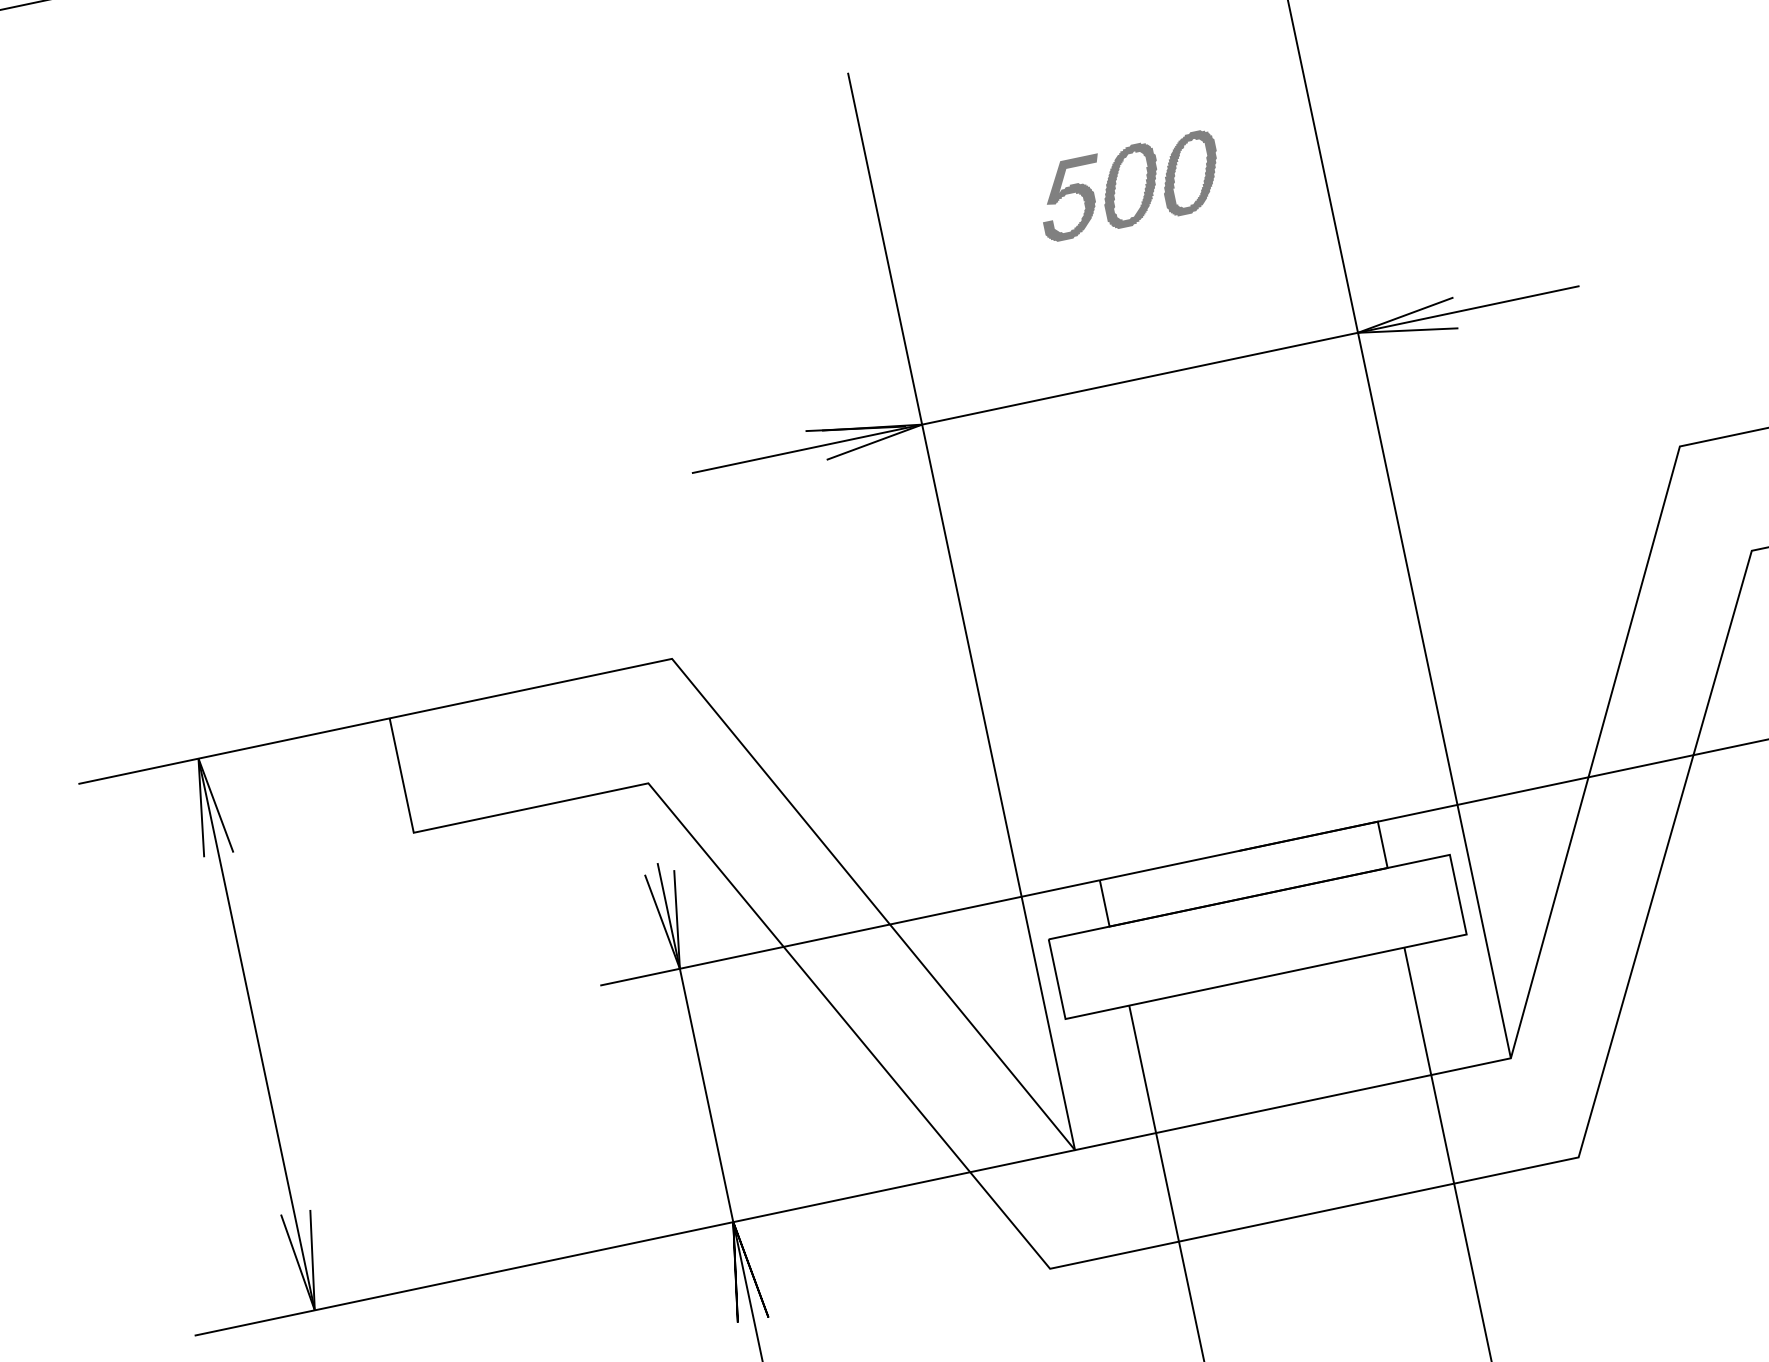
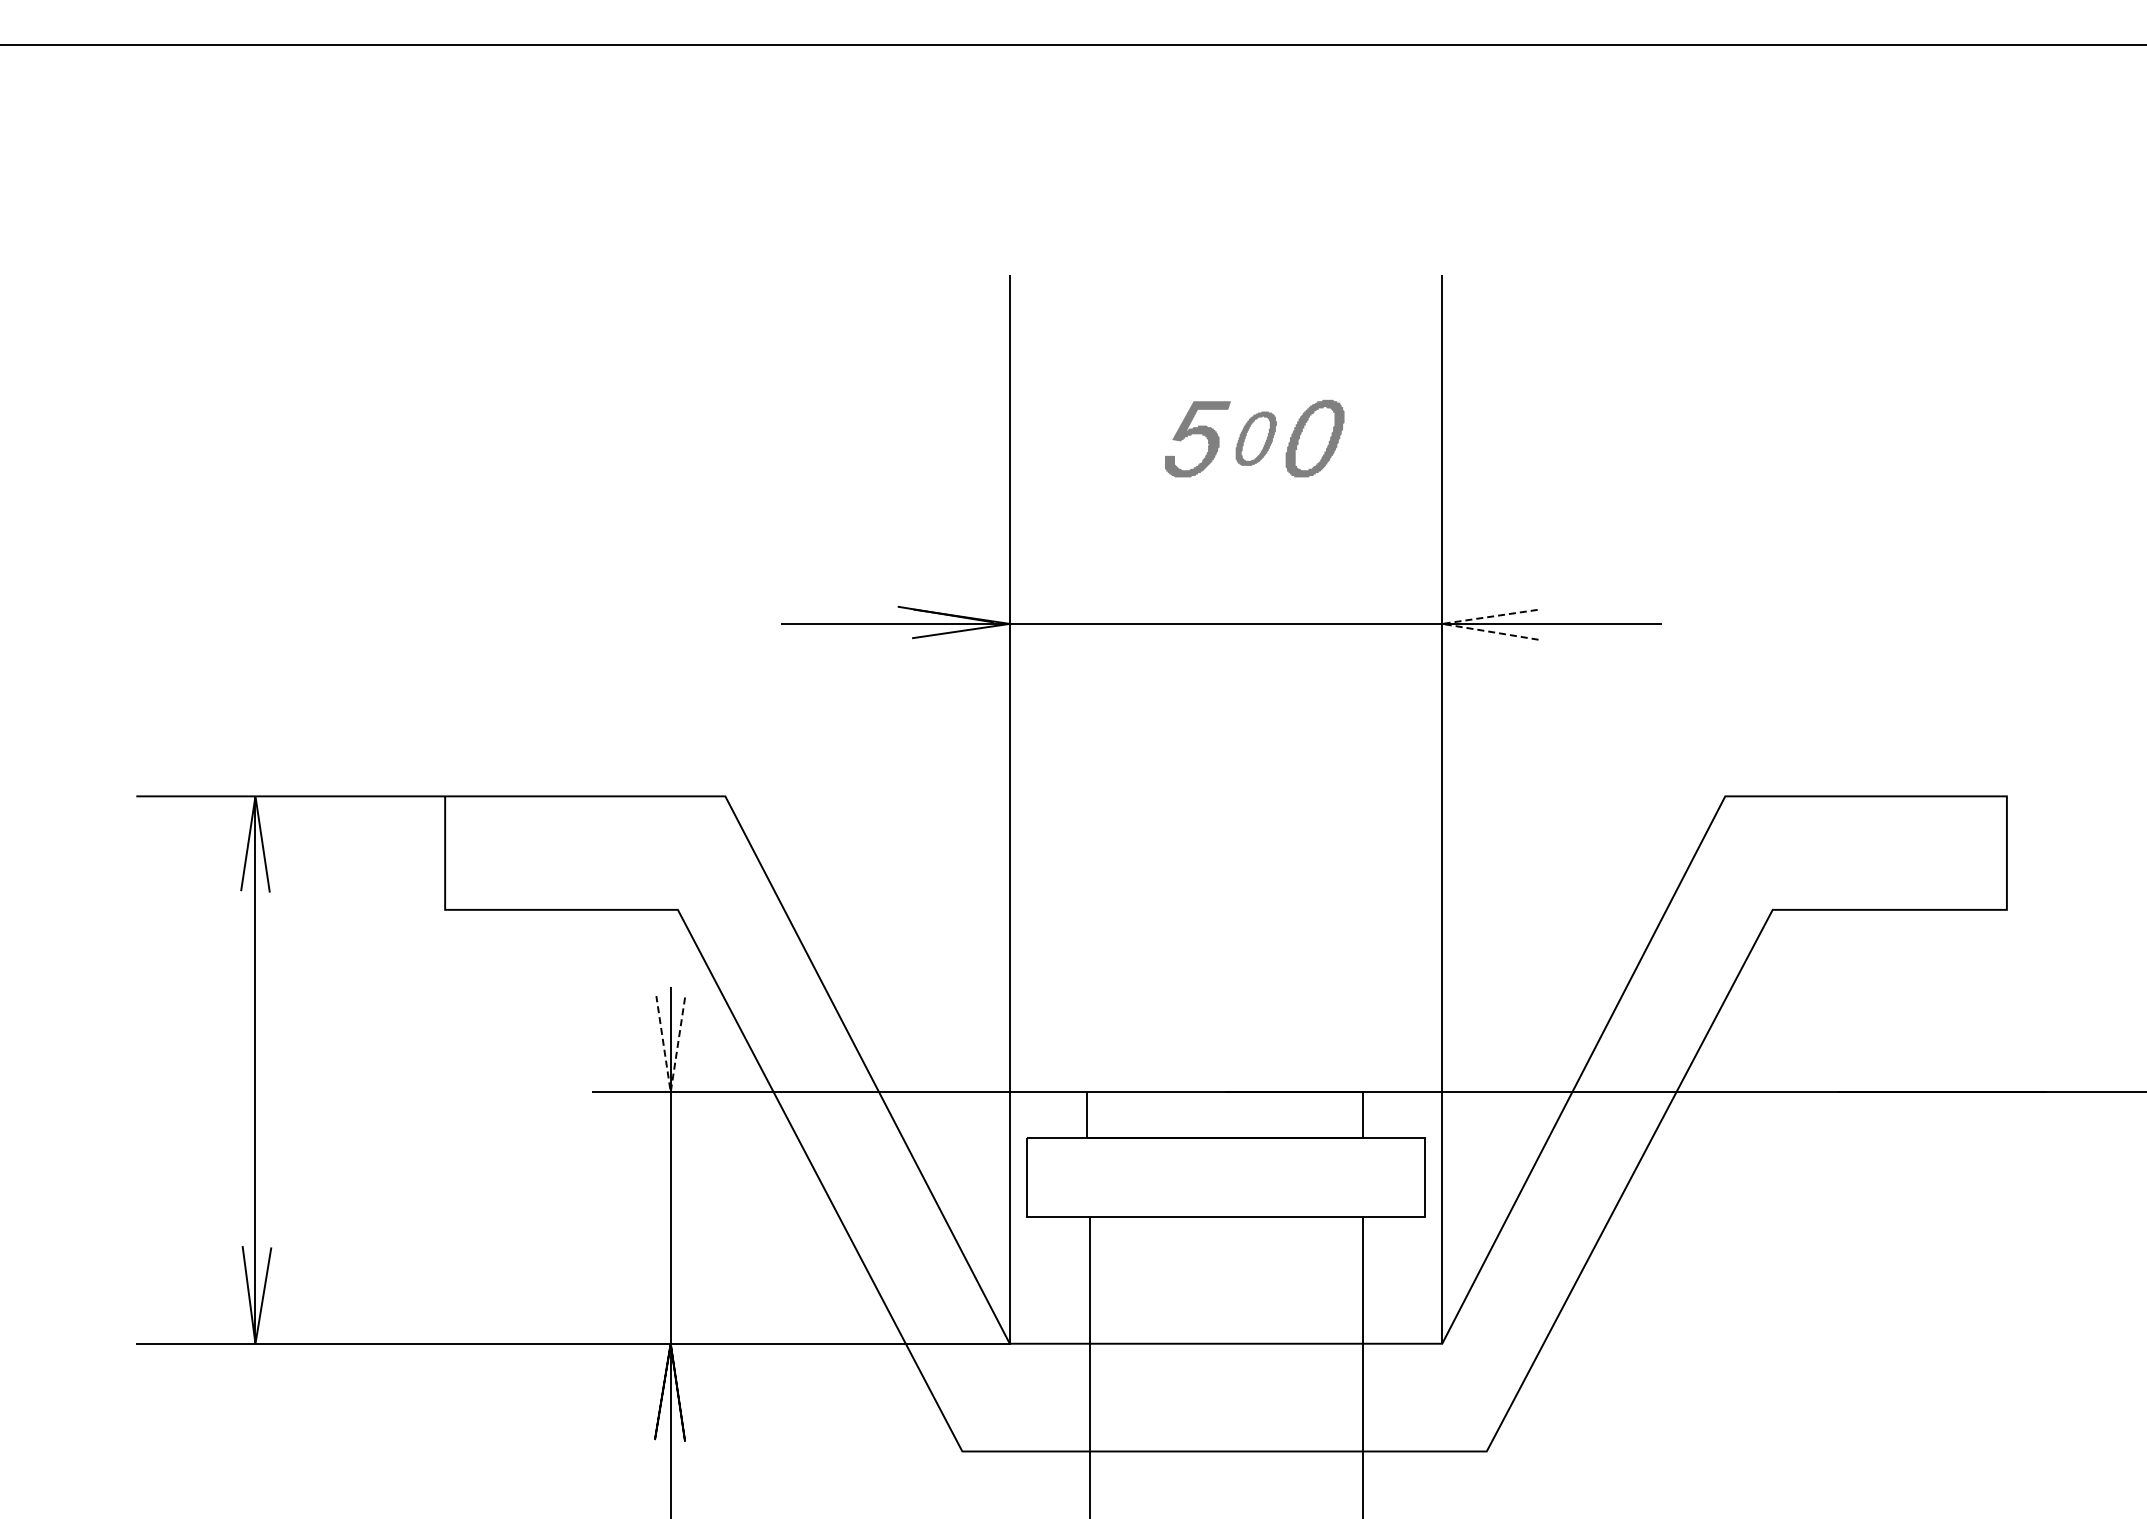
part: (1131, 185) -> (1256, 438), size x0.7
line: (1358, 332) -> (1442, 623), solid -> dashed
line: (679, 967) -> (670, 1091), solid -> dashed

